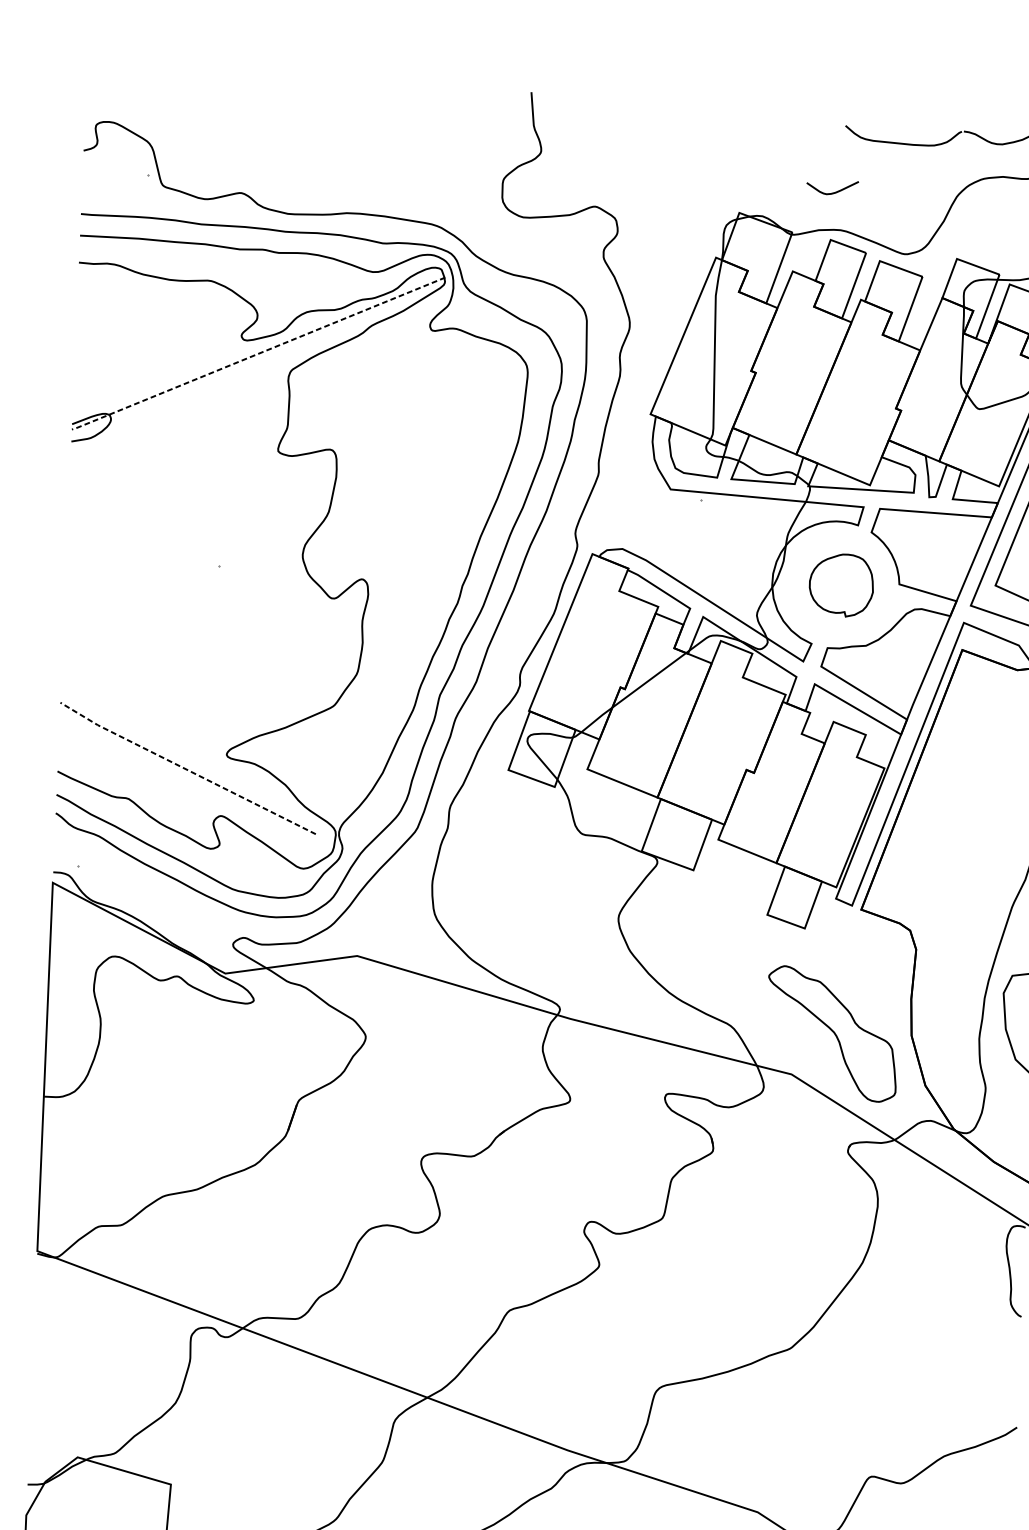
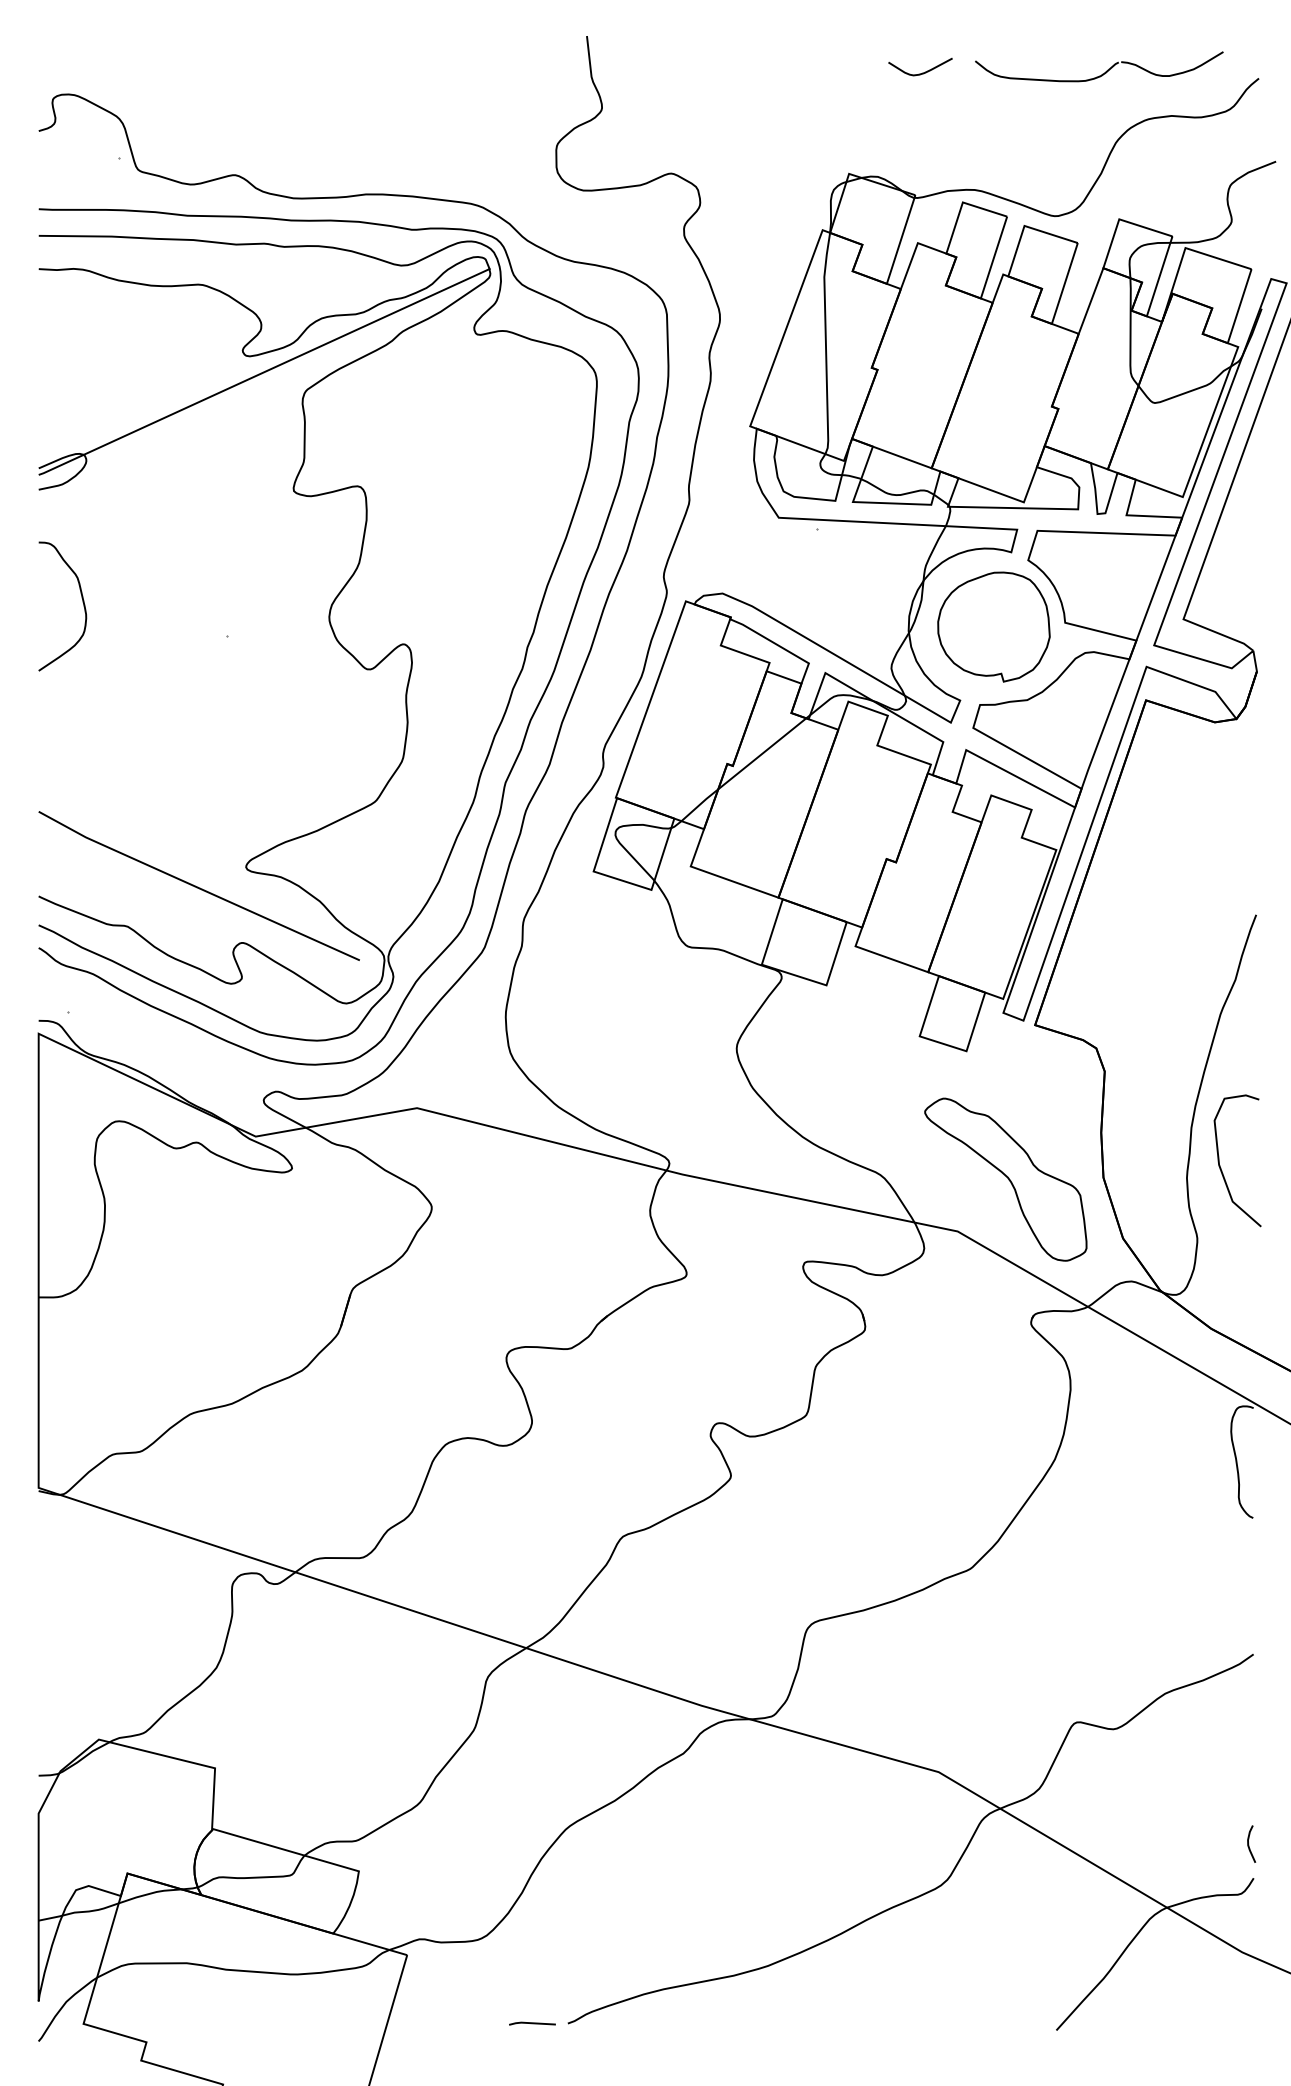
curve: (834, 192) -> (922, 72), moved
line: (257, 354) -> (263, 372), dashed -> solid
curve: (103, 534) -> (82, 602), added
part: (841, 584) -> (993, 626), size x1.43
line: (186, 769) -> (197, 887), dashed -> solid

